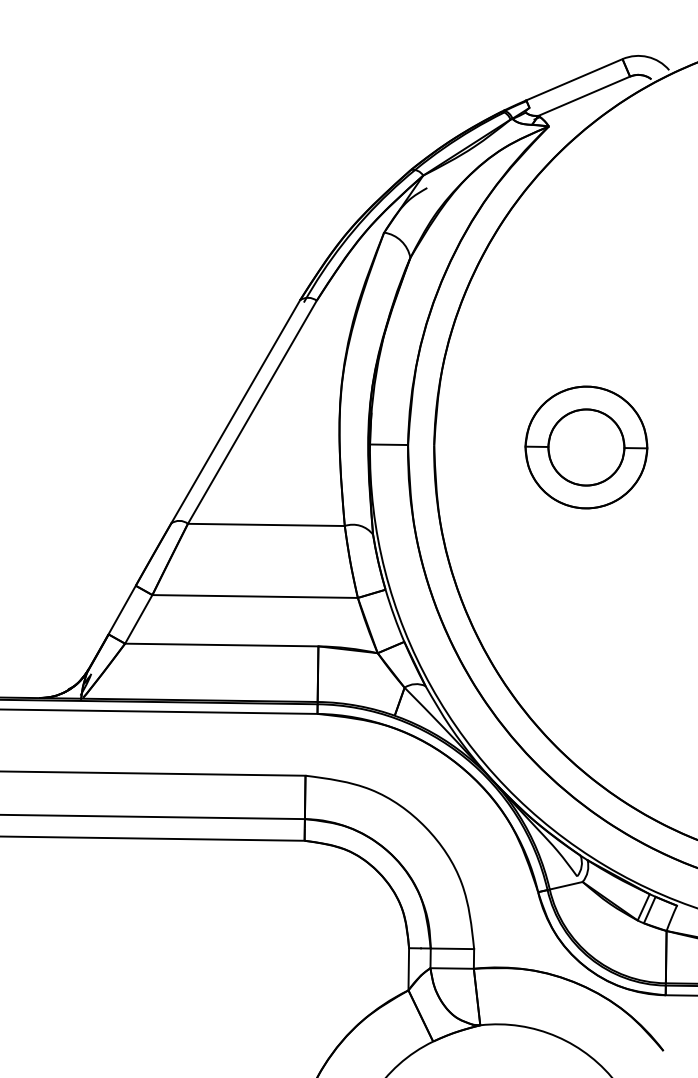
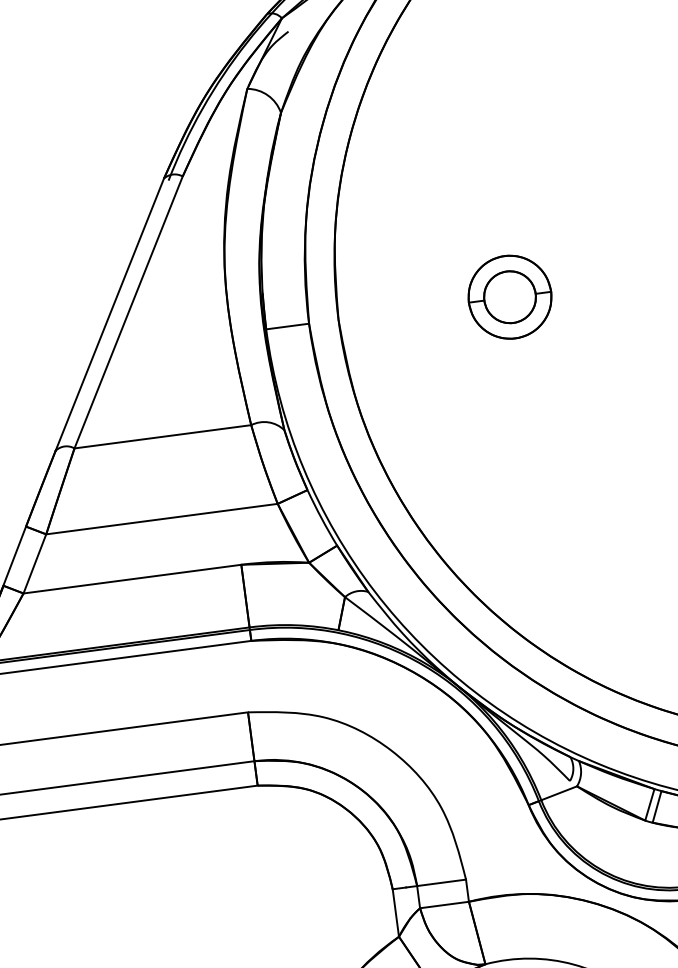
part: (586, 447) -> (510, 297), size x0.6

